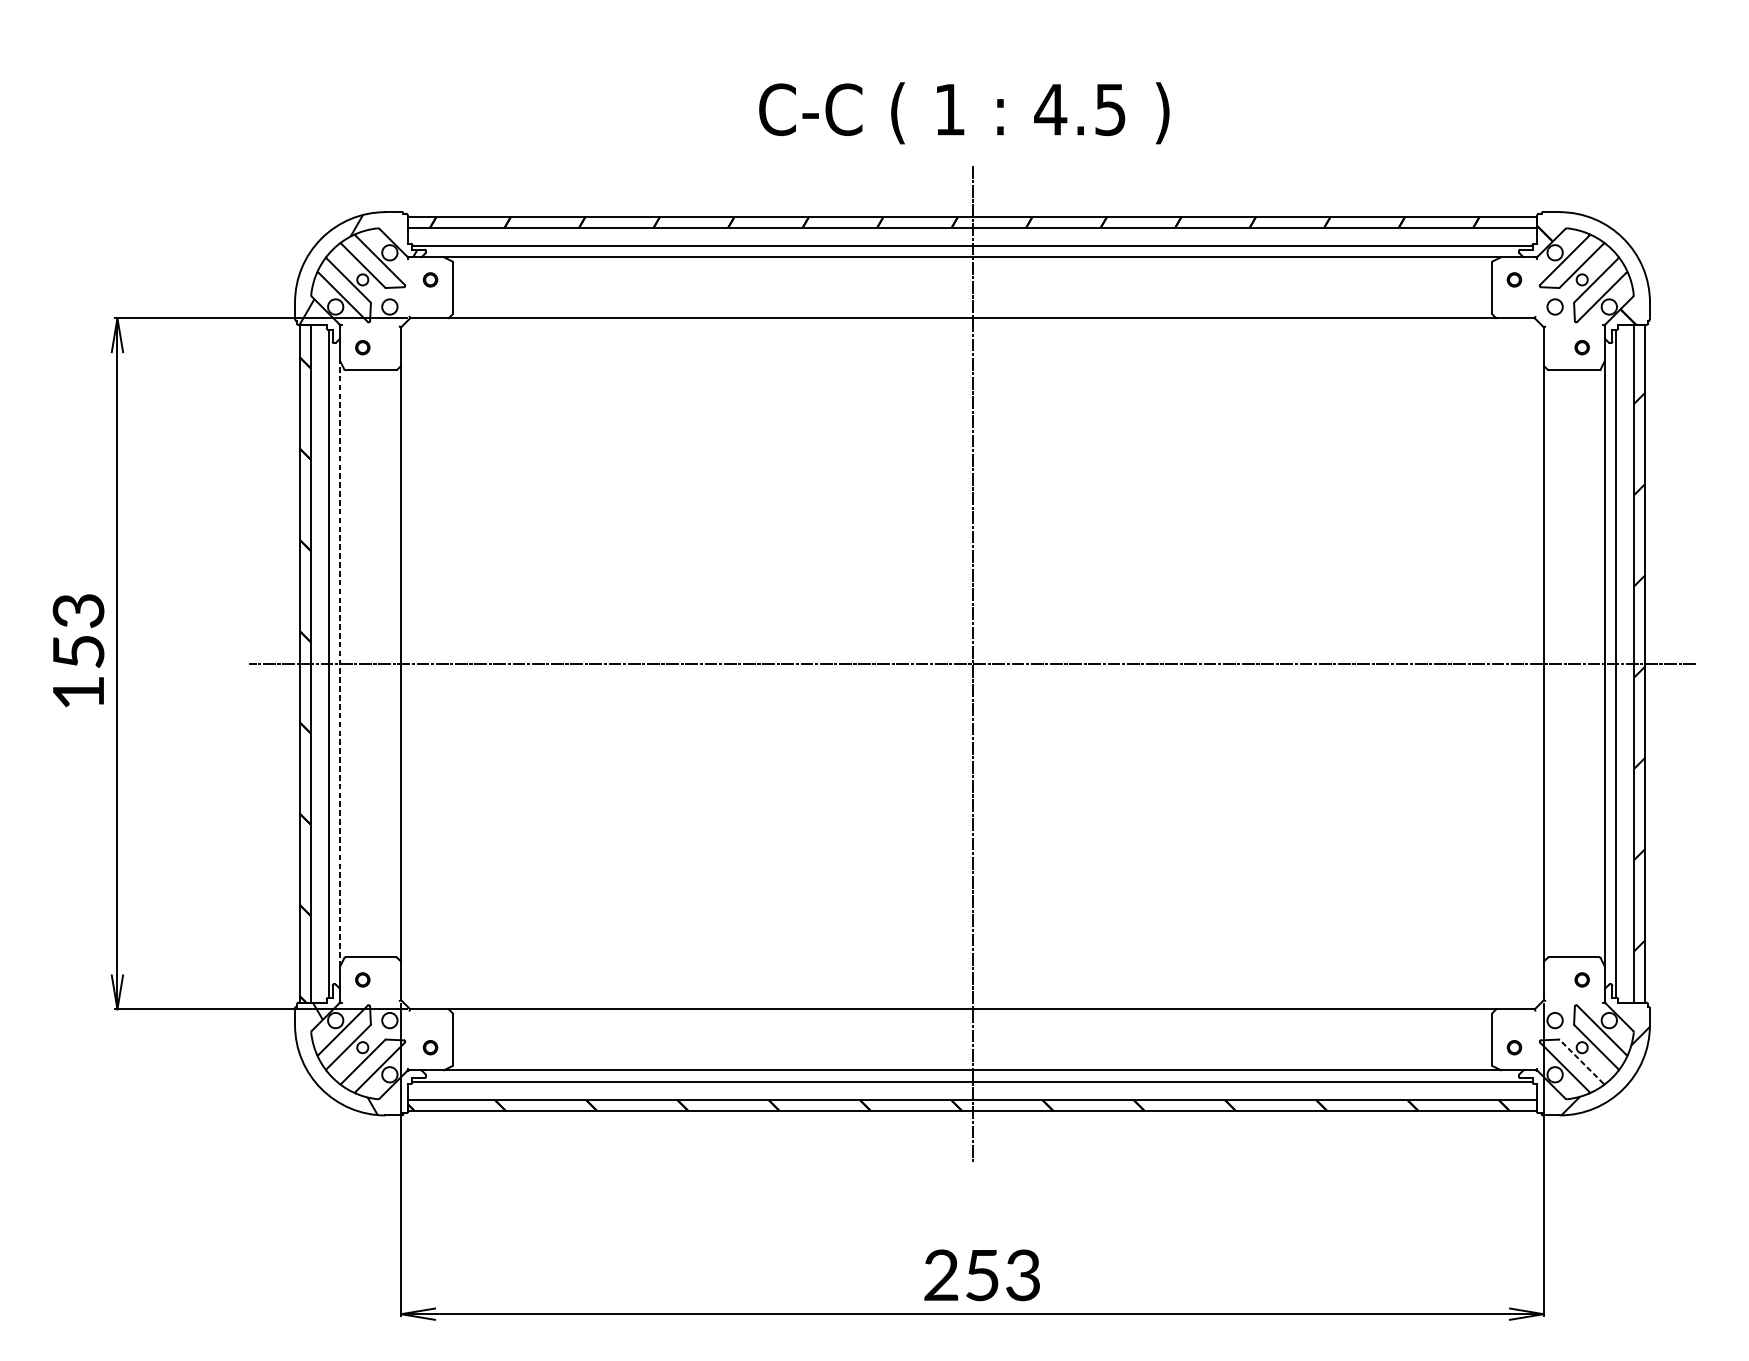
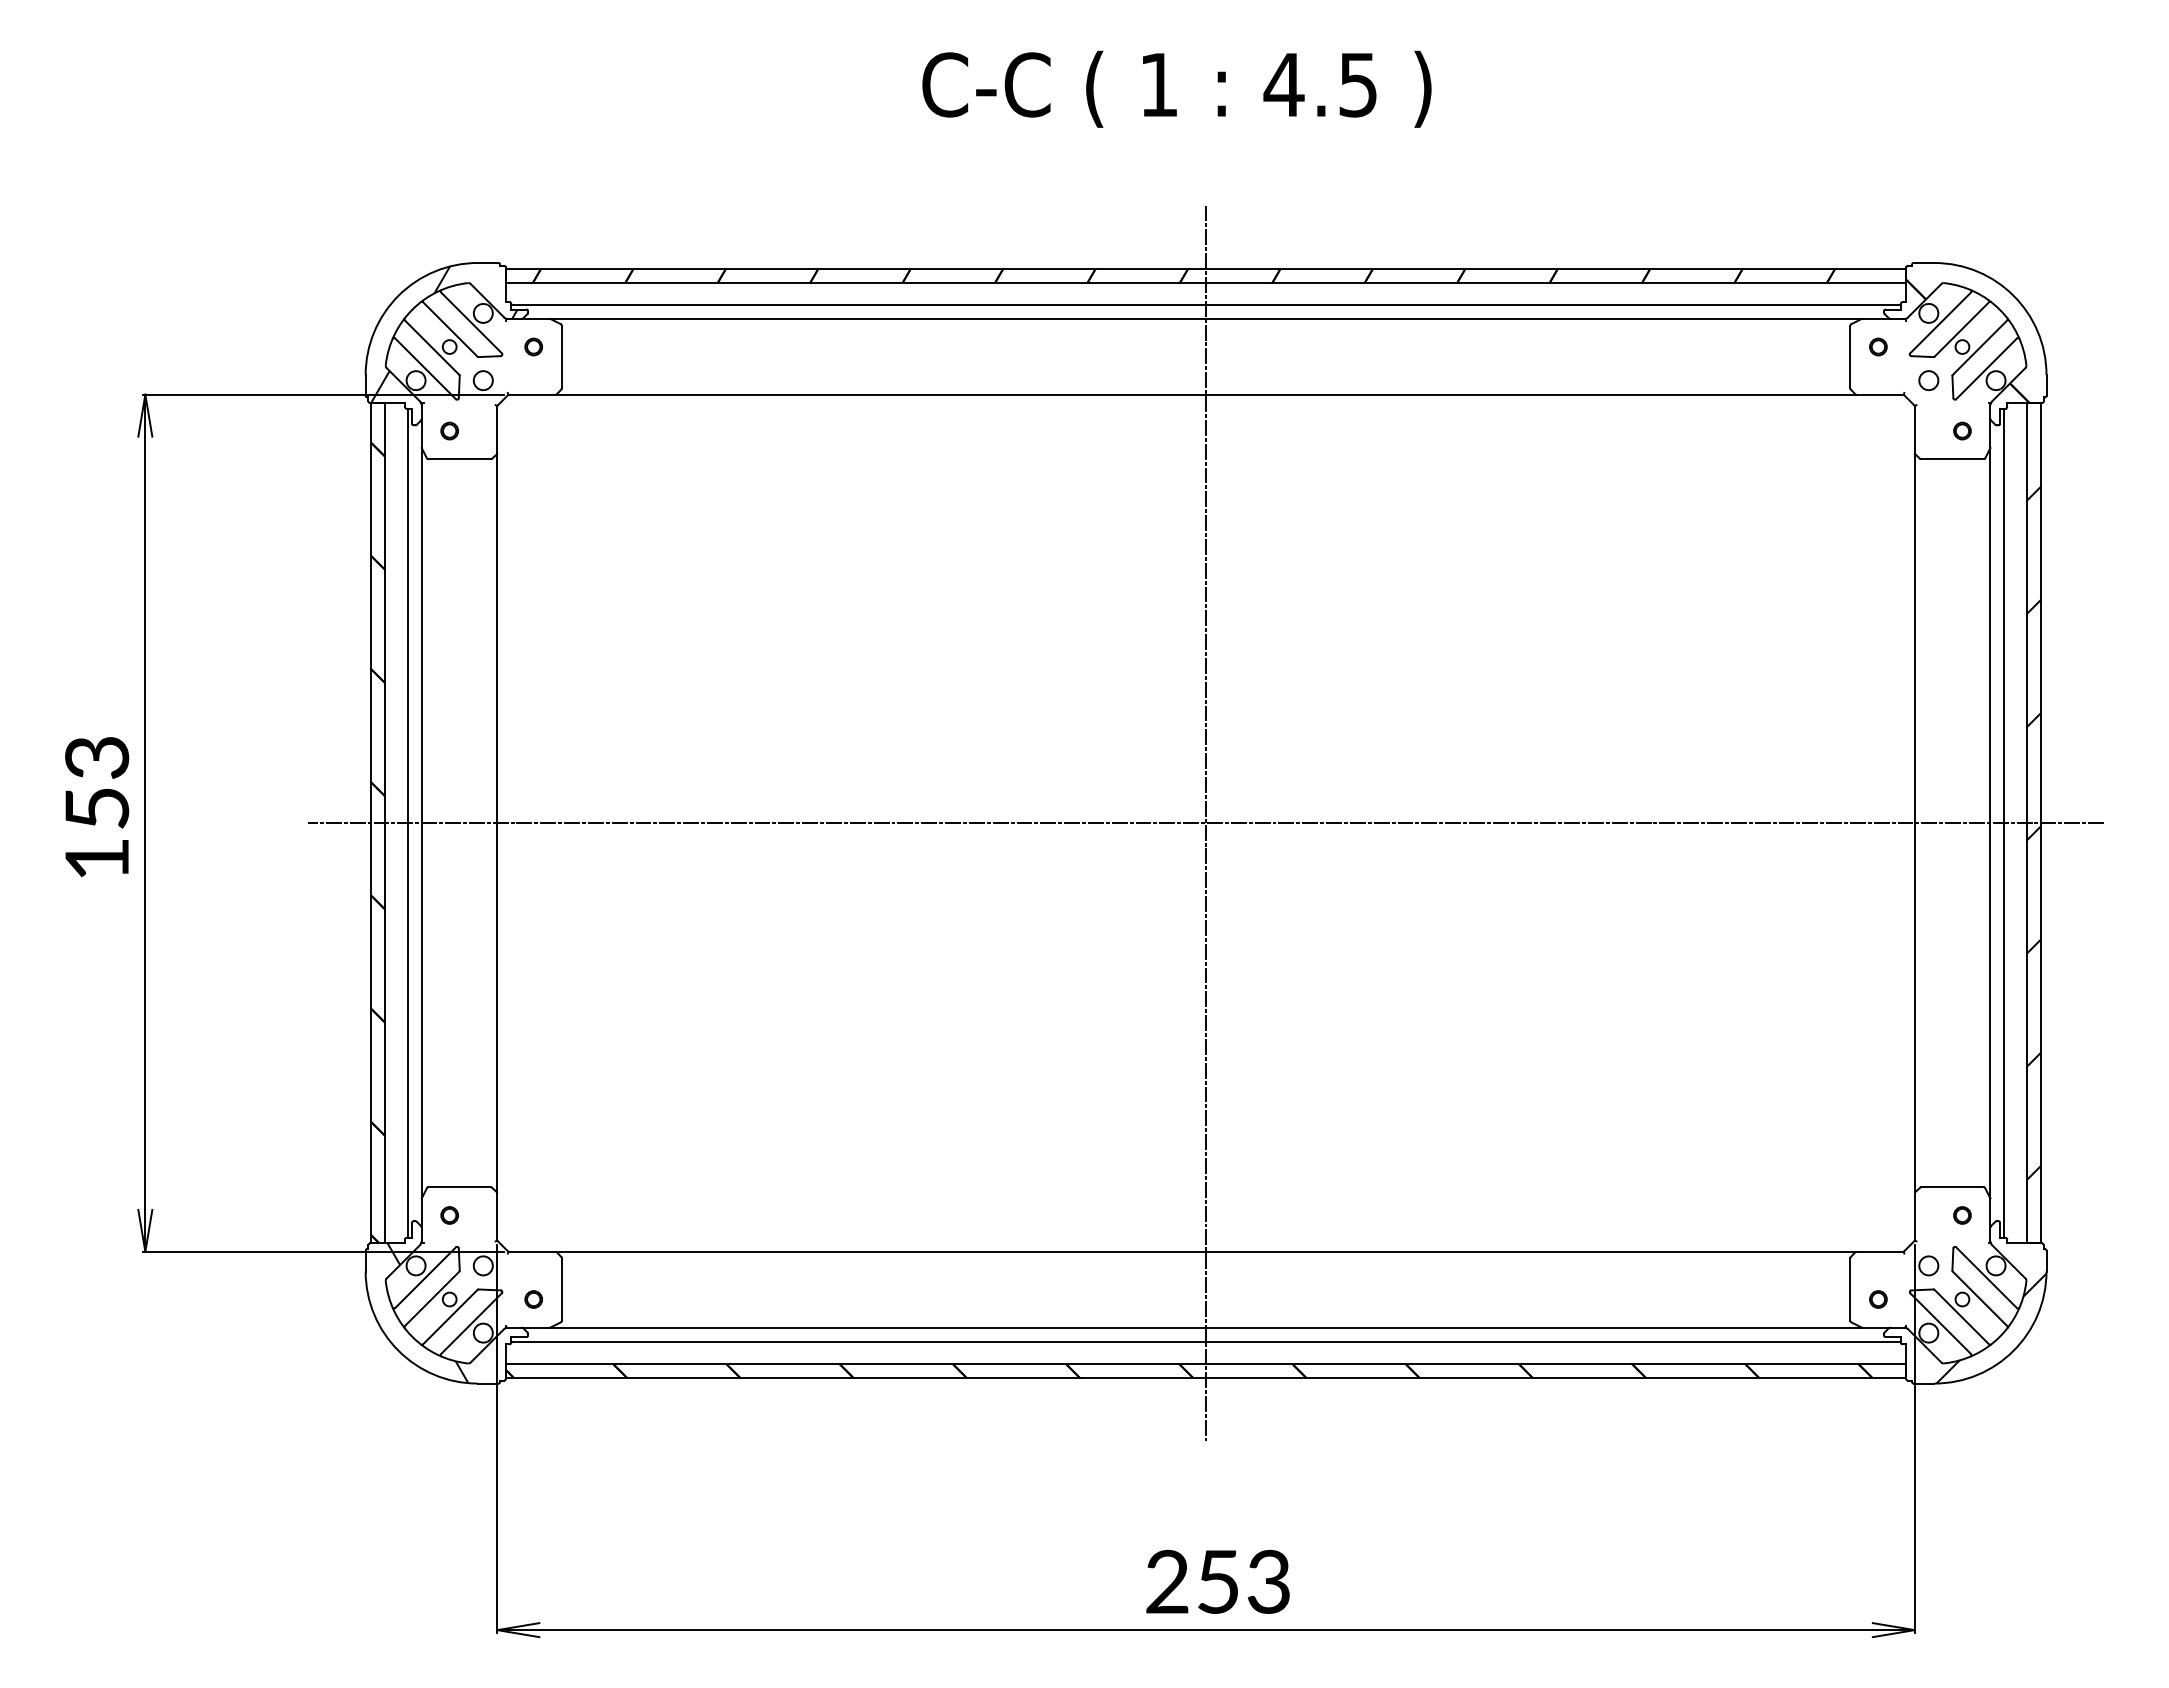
text: (963, 112) -> (1176, 88), moved
line: (340, 663) -> (421, 823), dashed -> solid
line: (1581, 1061) -> (1961, 1316), dashed -> solid

